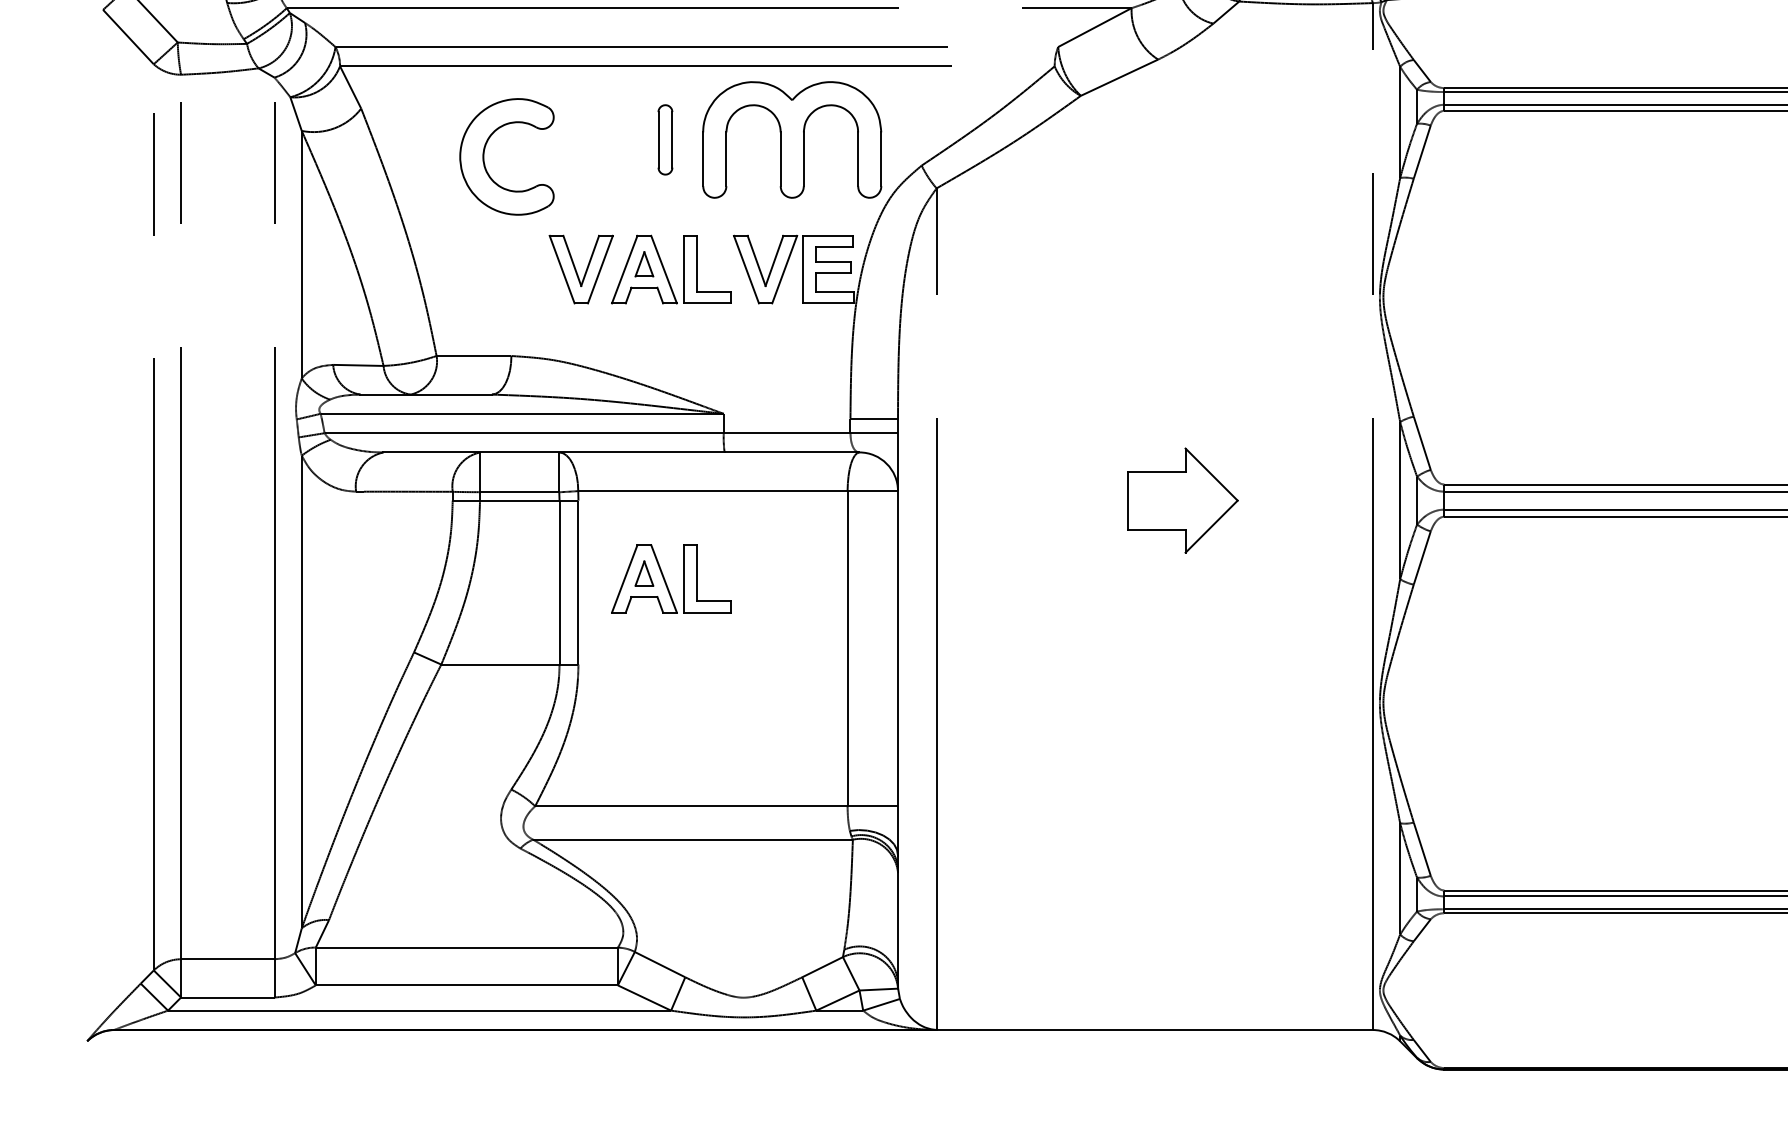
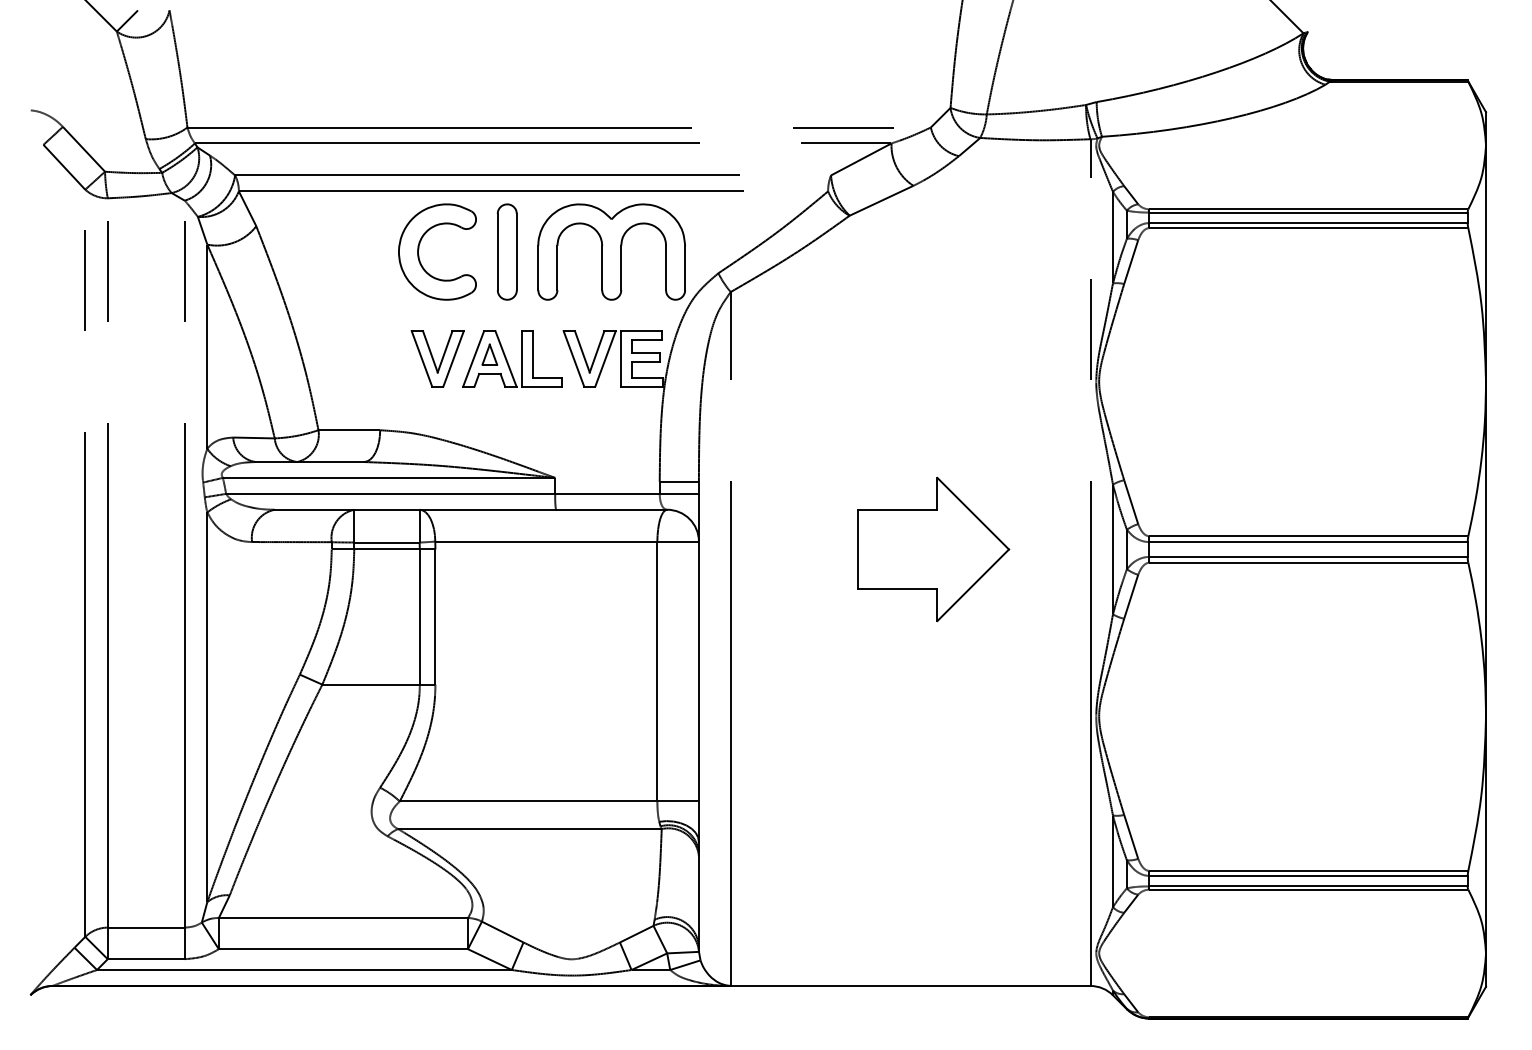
part: (664, 139) -> (506, 251), size x1.67
part: (485, 153) -> (419, 249), moved
part: (1182, 500) -> (933, 549), size x1.67
part: (671, 578) -> (512, 613), removed

